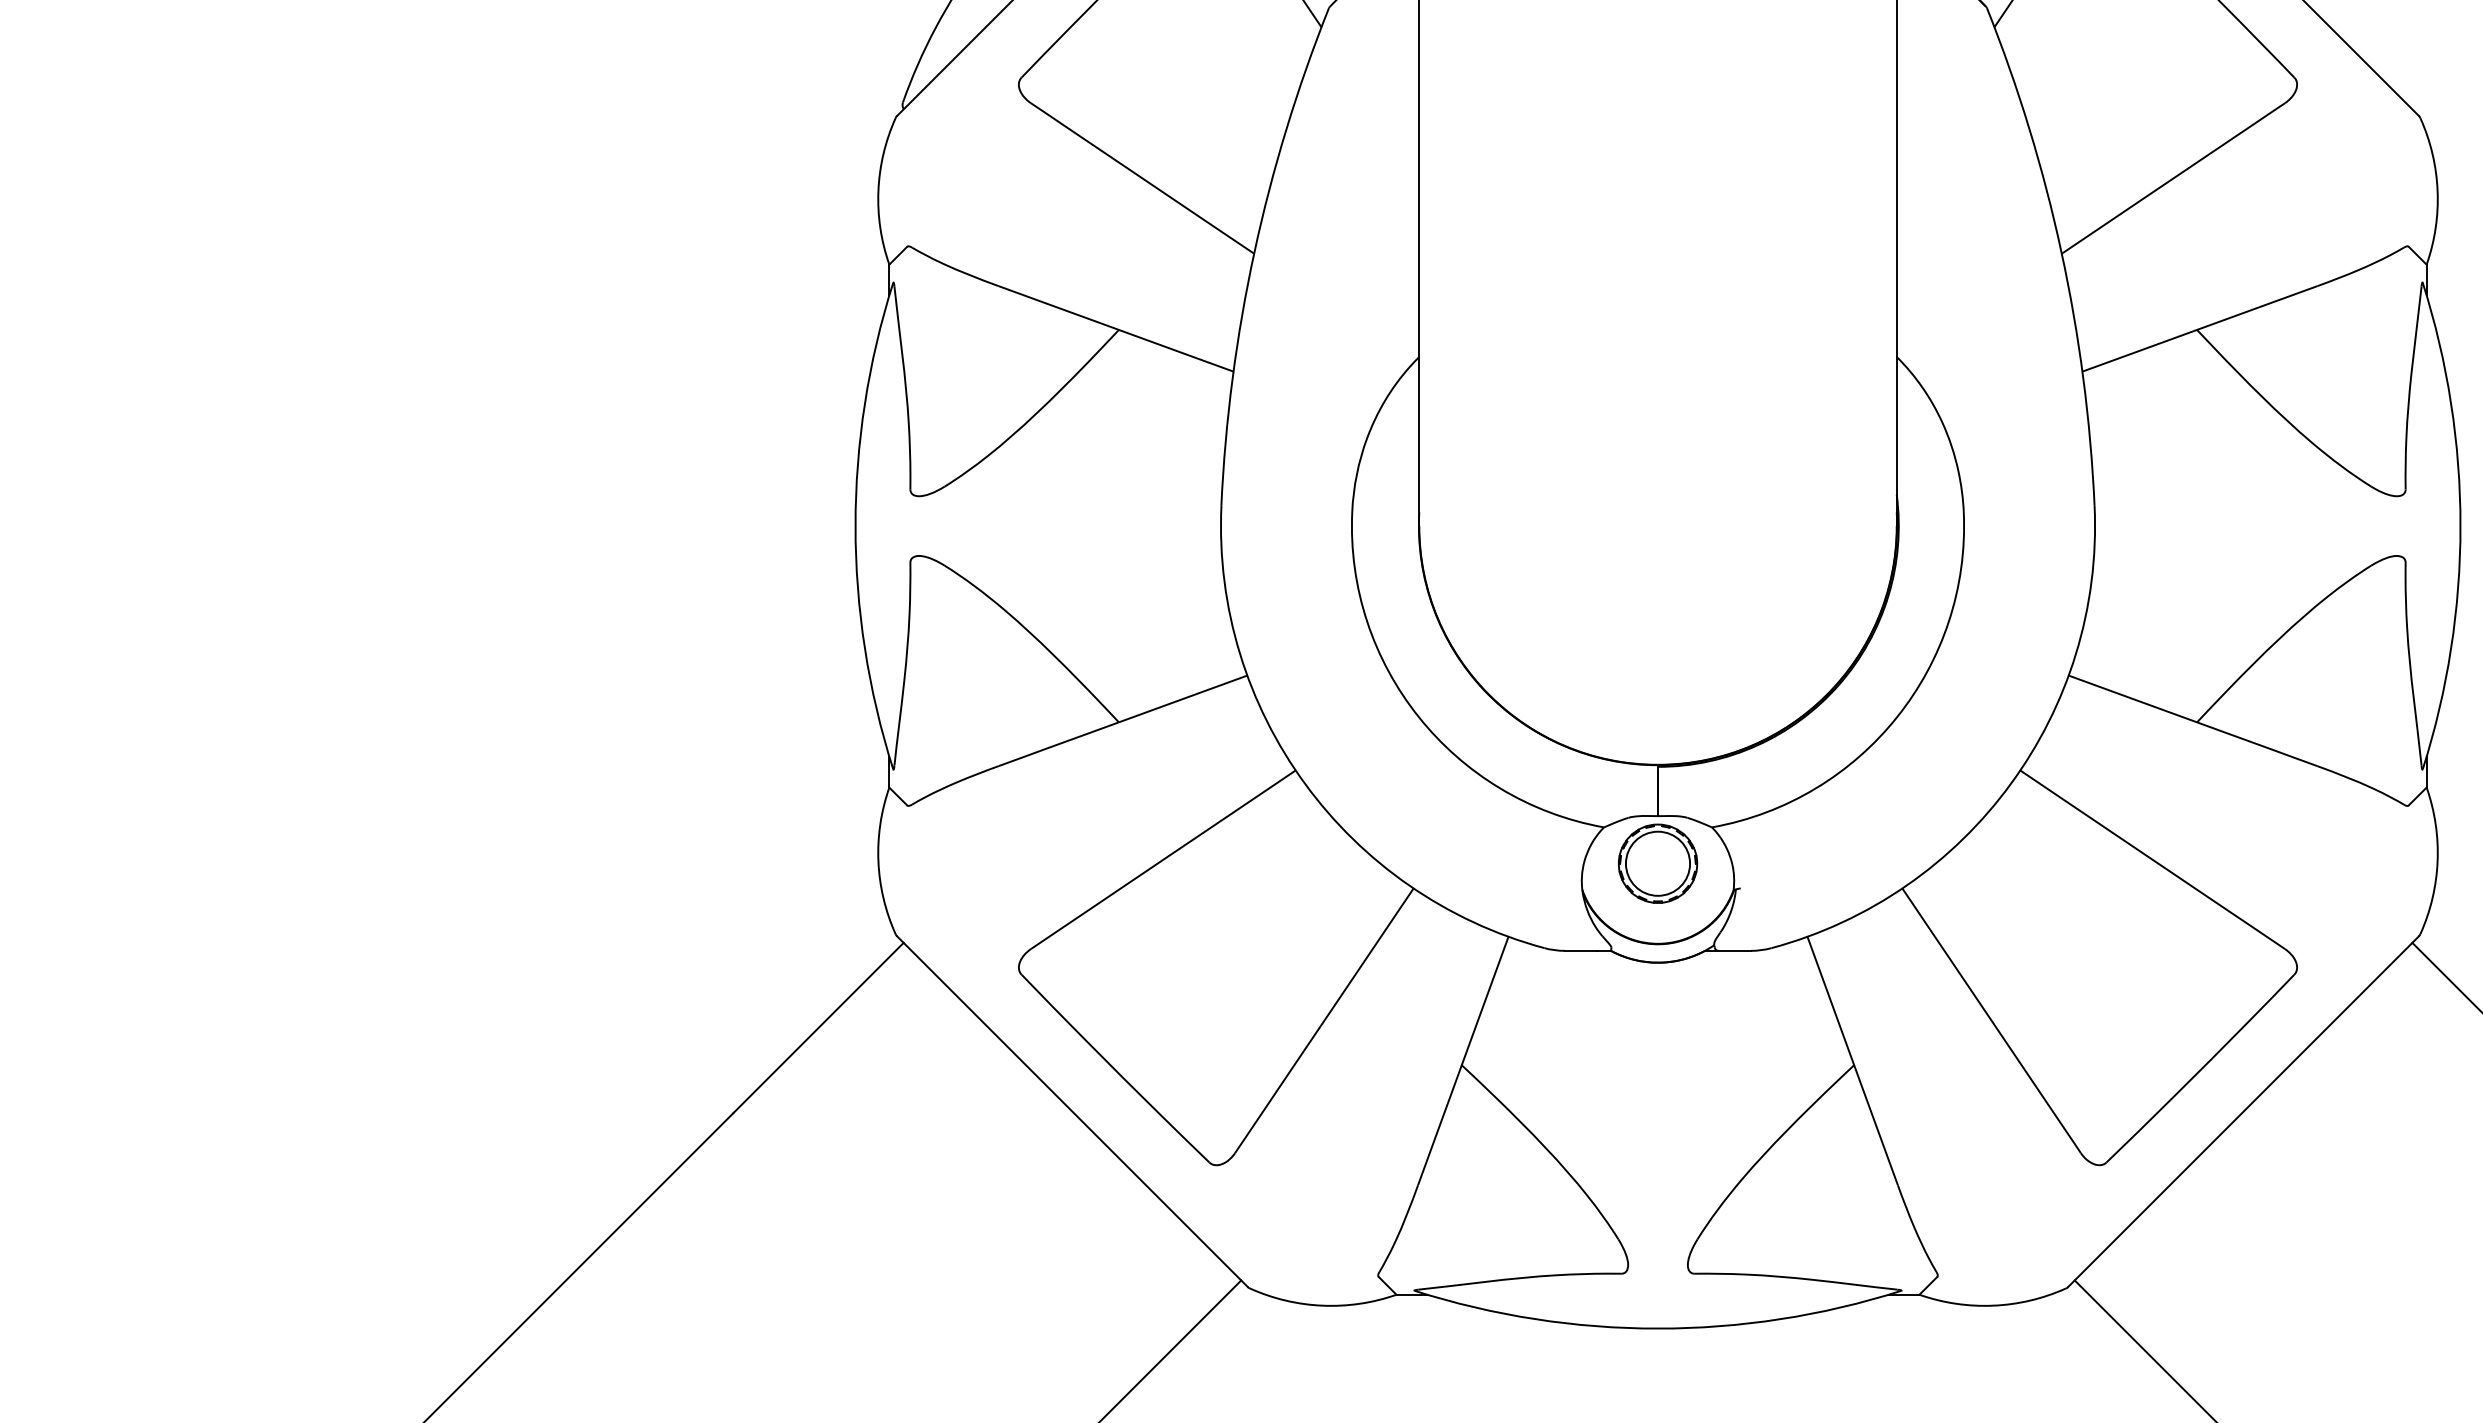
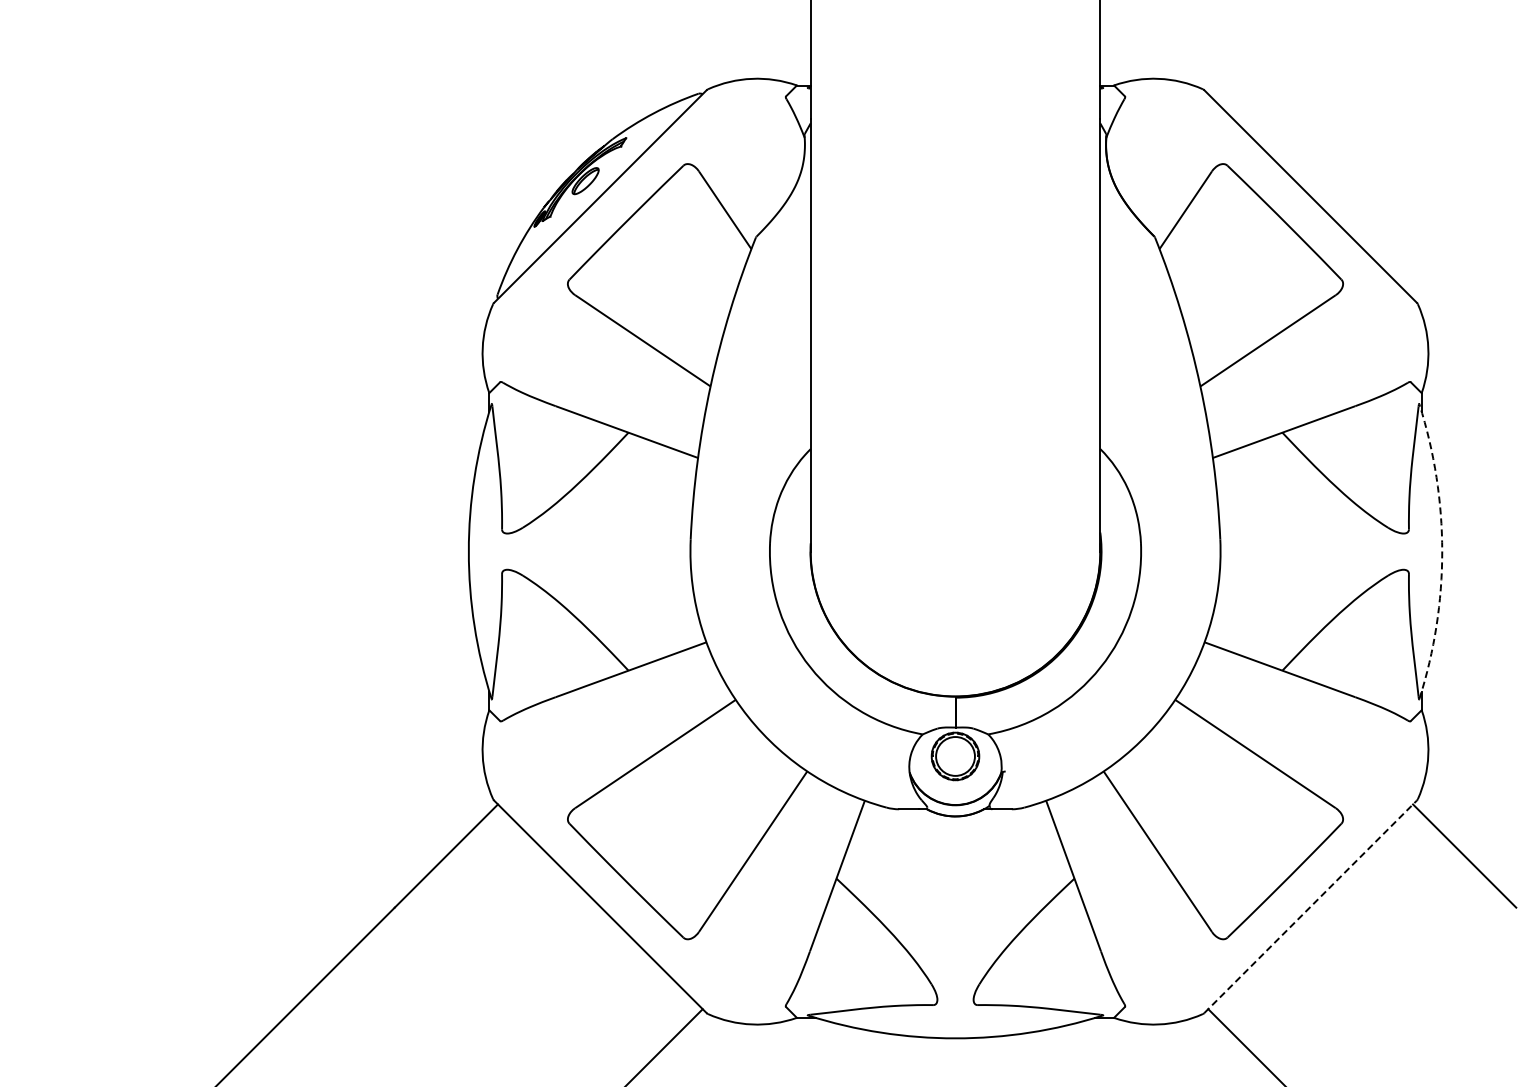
arc: (2460, 525) -> (1442, 551), solid -> dashed
line: (2243, 1111) -> (1310, 906), solid -> dashed

